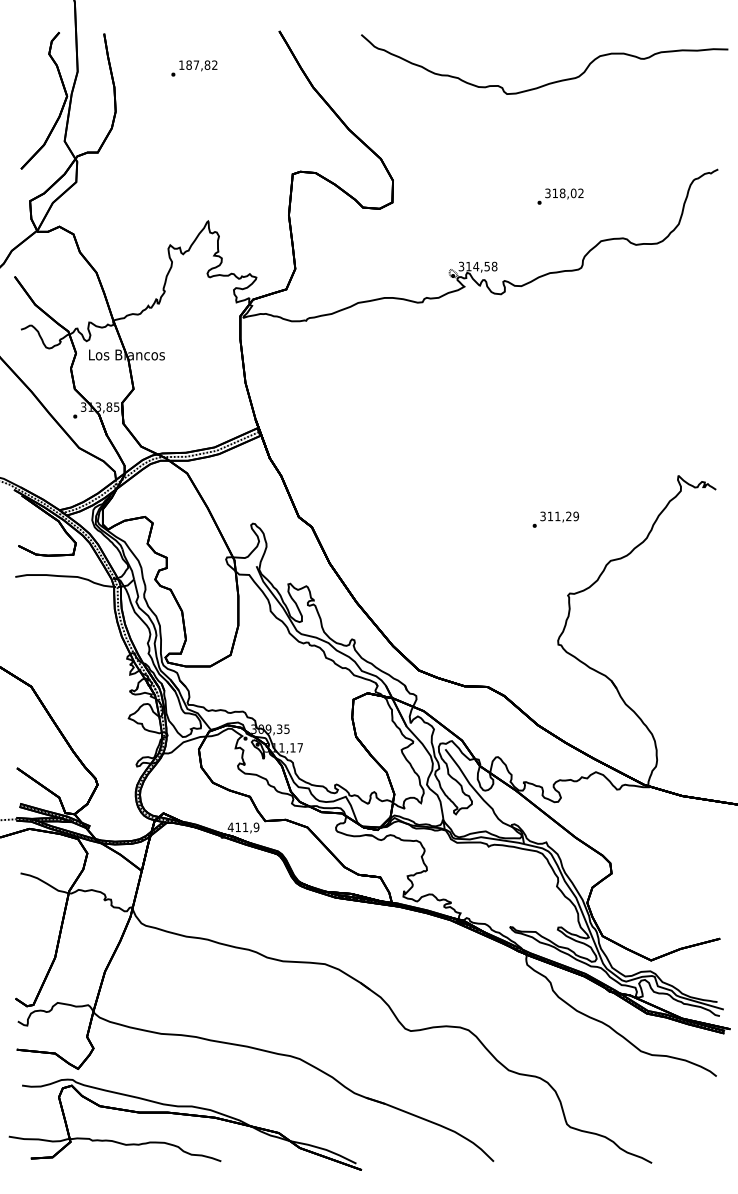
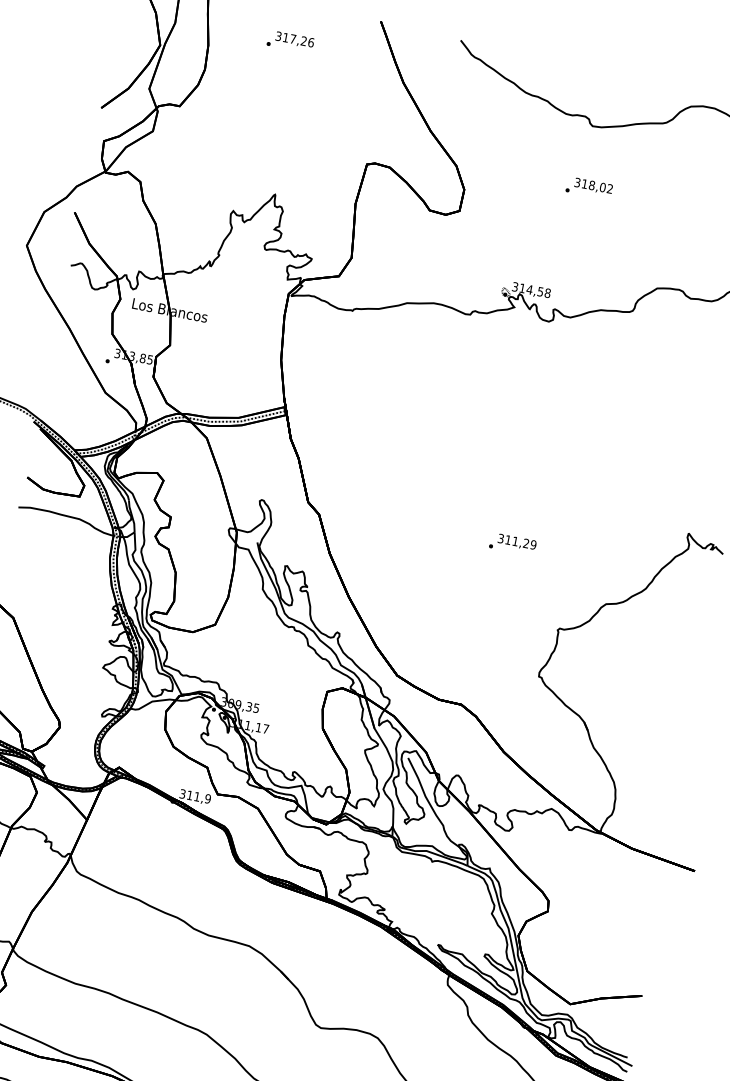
text: (198, 64) -> (295, 38), 187,82 -> 317,26
text: (560, 196) -> (589, 188), moved
text: (555, 519) -> (512, 544), moved
text: (230, 827) -> (182, 794), 411,9 -> 311,9

